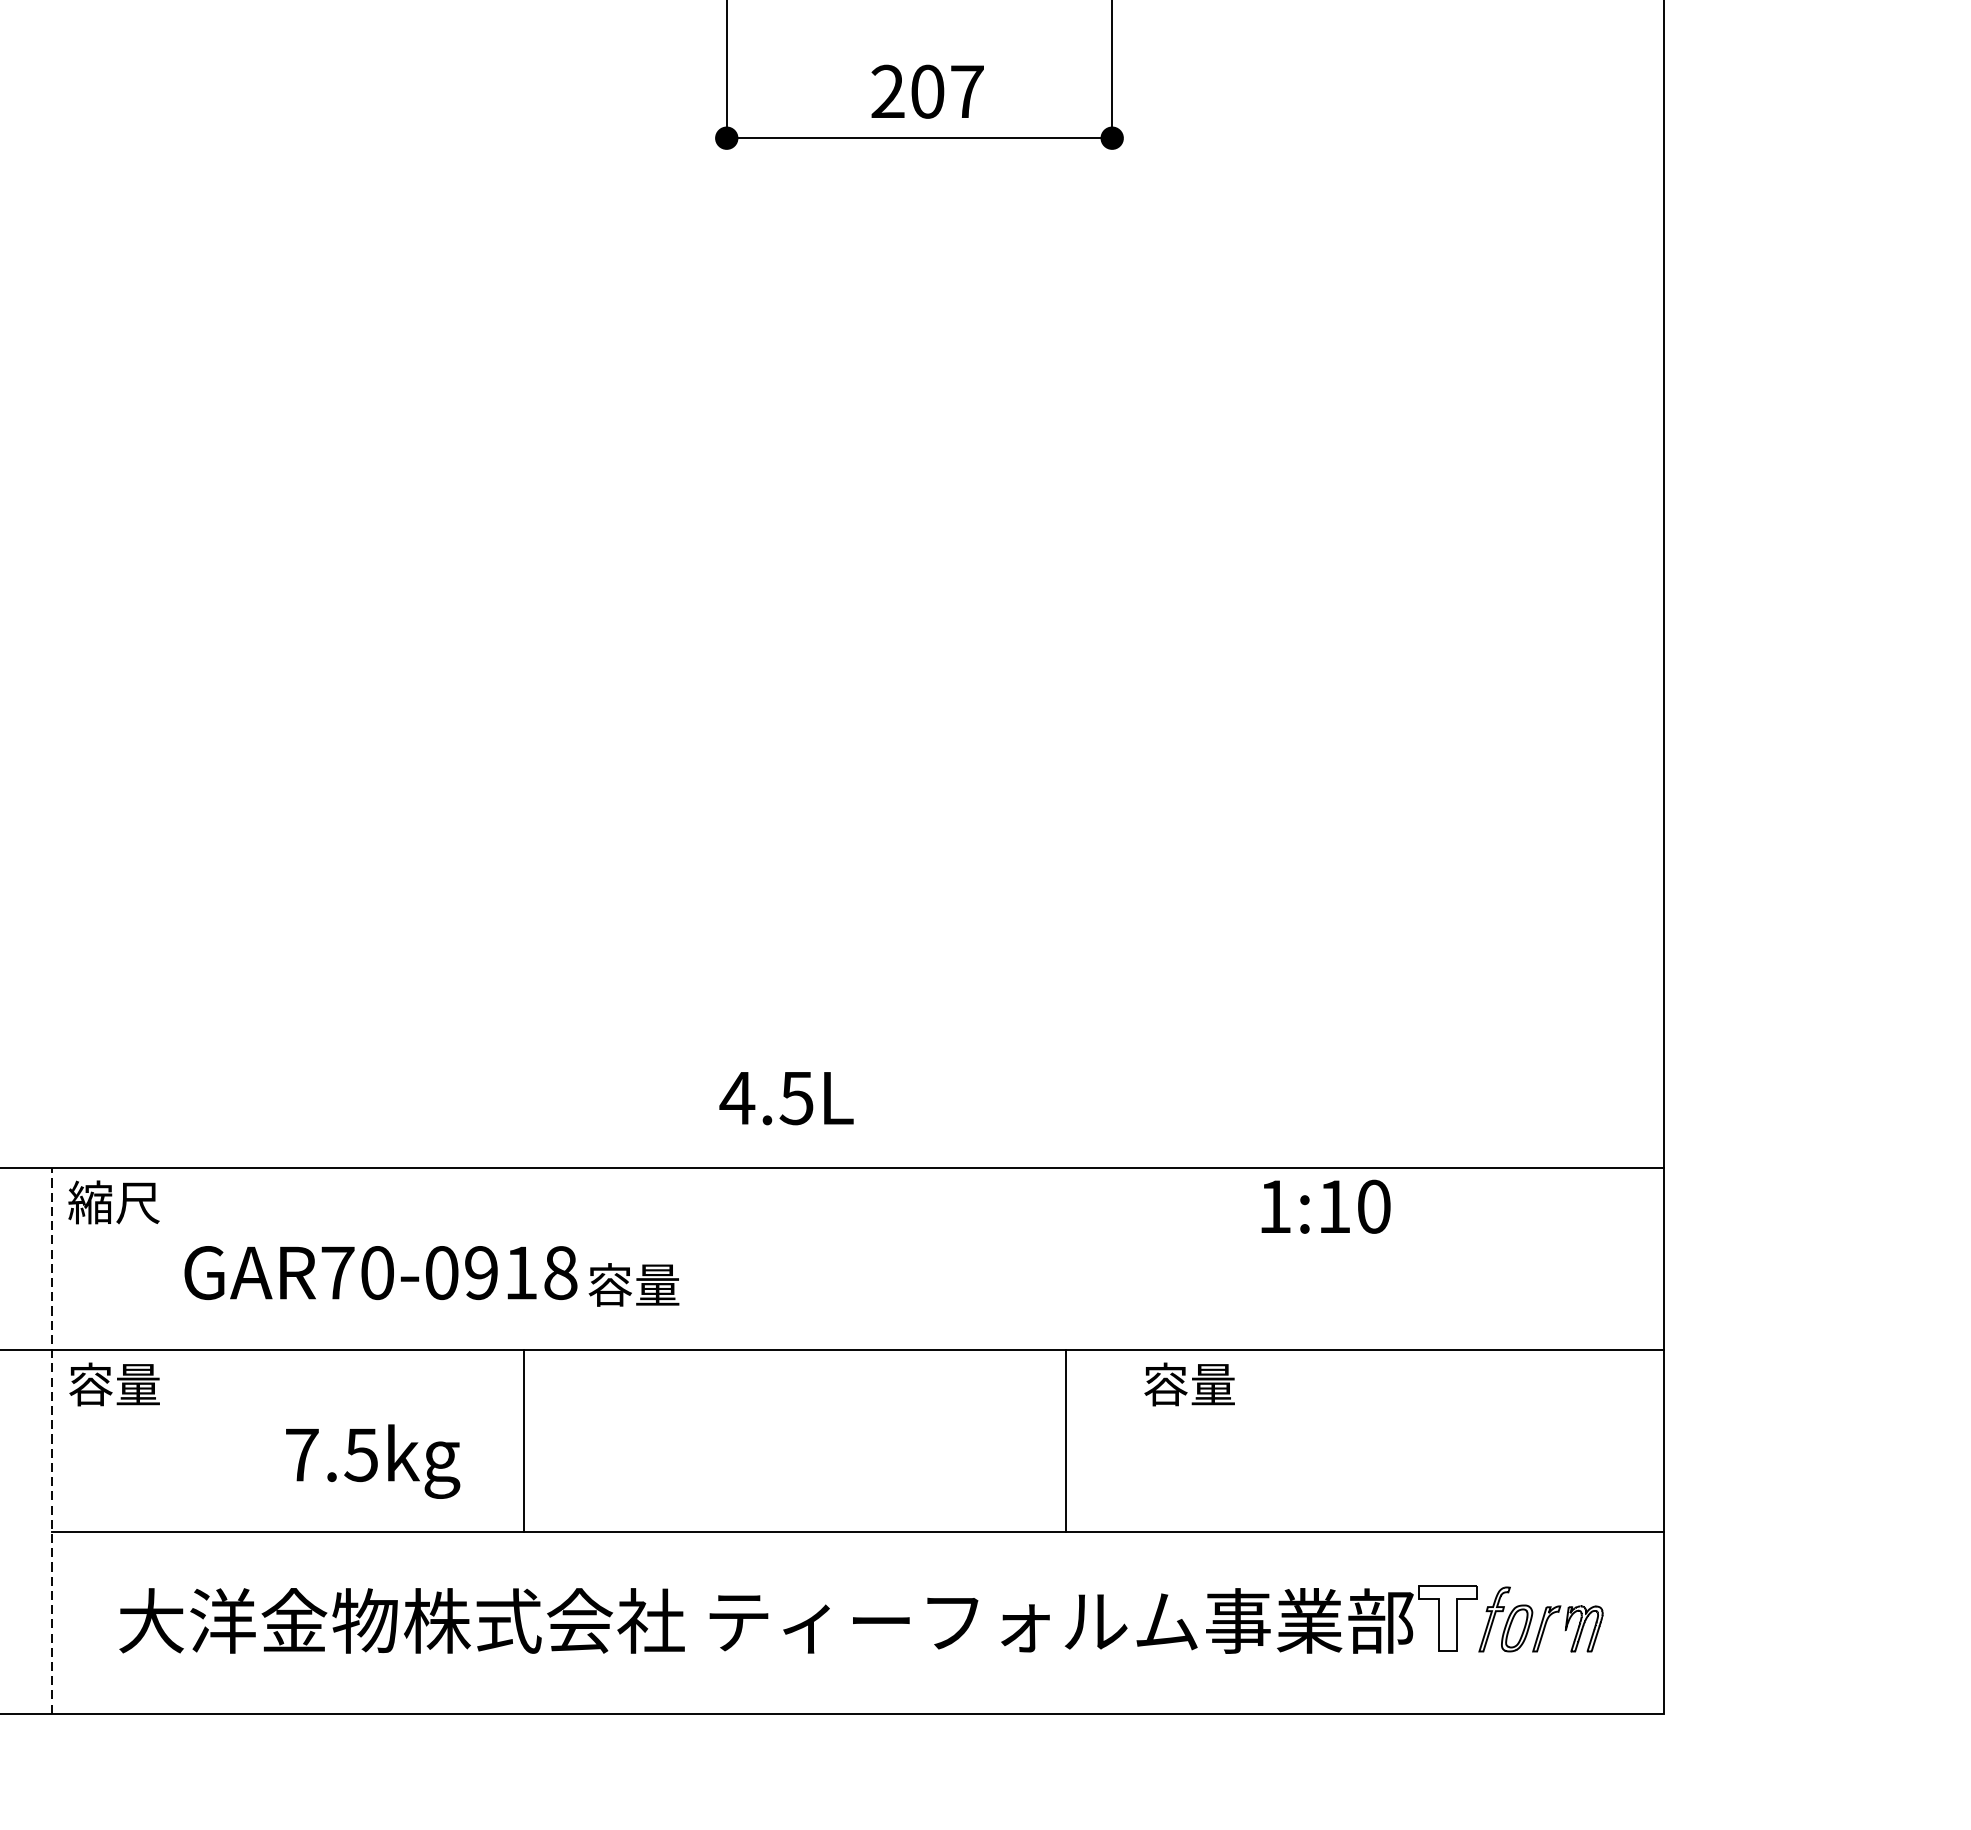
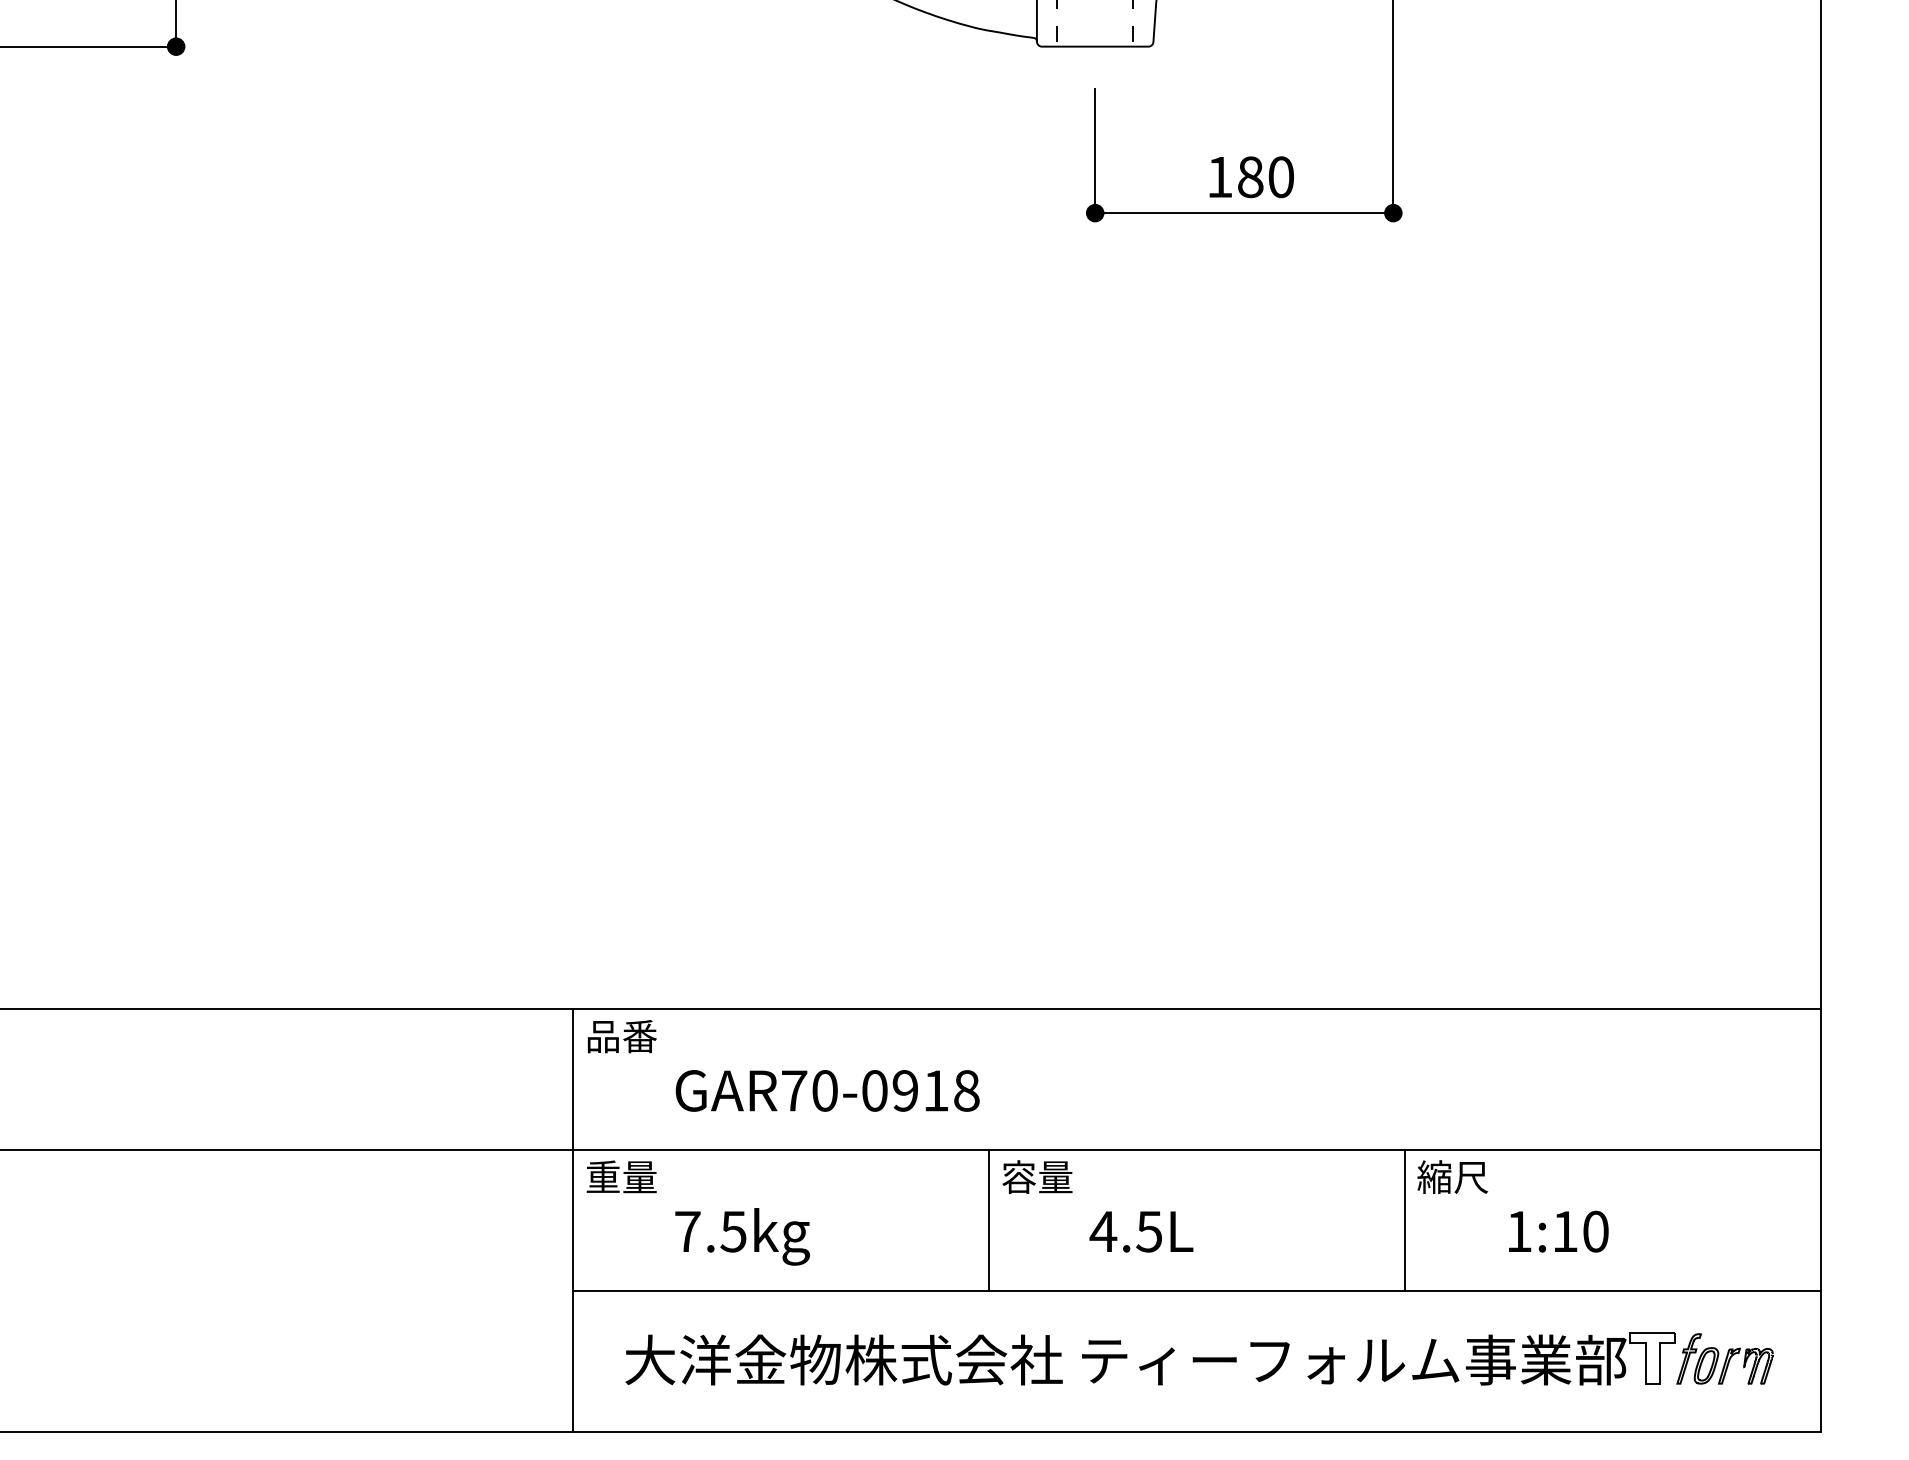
text: (927, 92) -> (1250, 177), 207 -> 180
text: (786, 1097) -> (1141, 1231), moved
text: (114, 1202) -> (621, 1036), 縮尺 -> 品番
text: (1325, 1206) -> (1558, 1231), moved
text: (634, 1284) -> (1037, 1176), moved
text: (91, 1384) -> (603, 1177), 容量 -> 重量
text: (1188, 1384) -> (1452, 1177), 容量 -> 縮尺
line: (52, 1440) -> (573, 1220), dashed -> solid
line: (522, 1440) -> (988, 1220), moved
line: (1065, 1440) -> (1404, 1220), moved
text: (372, 1461) -> (742, 1236), moved

